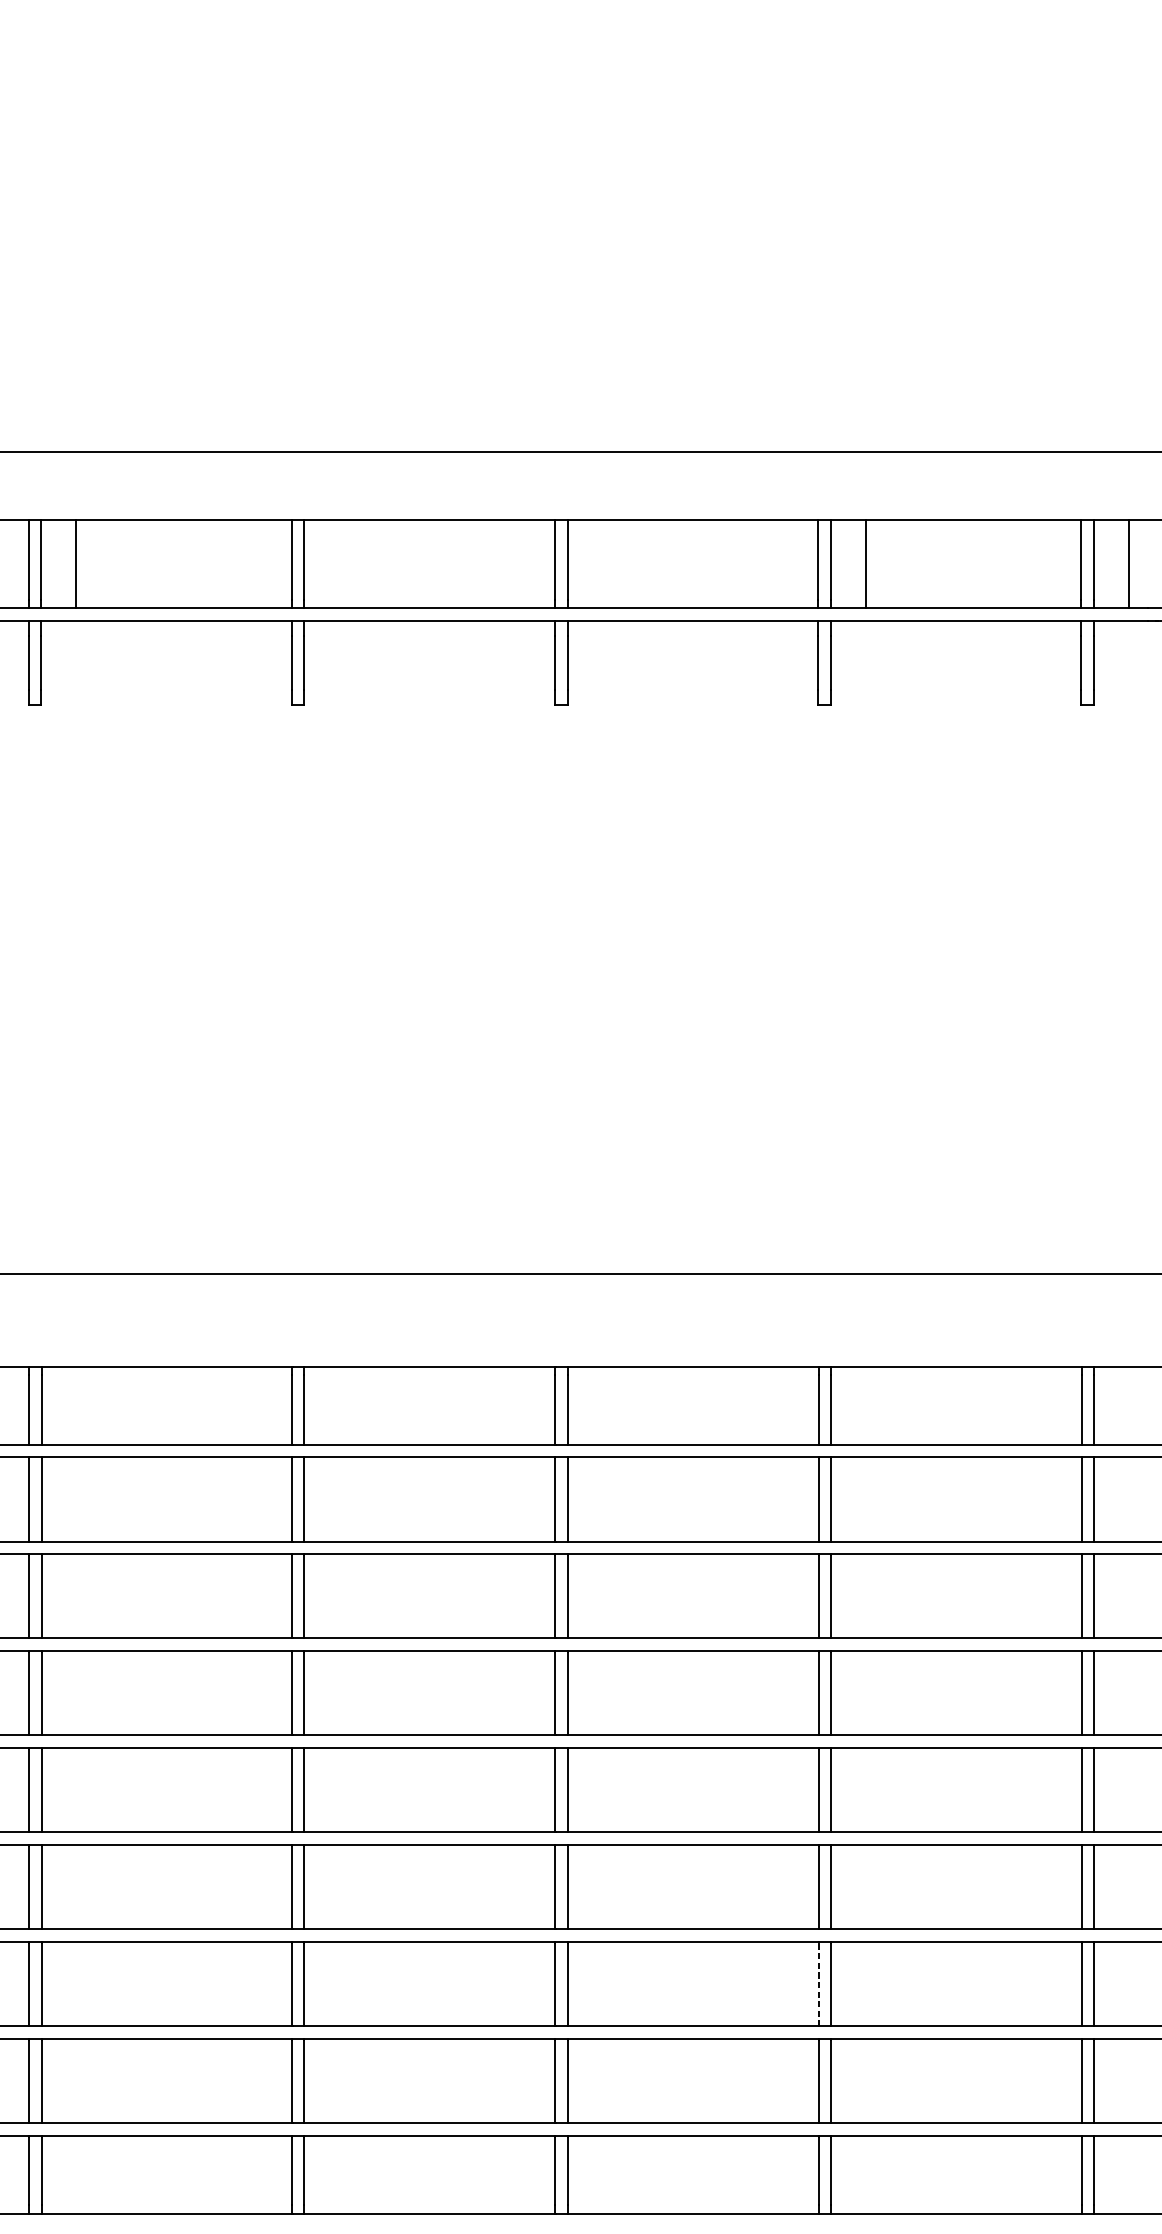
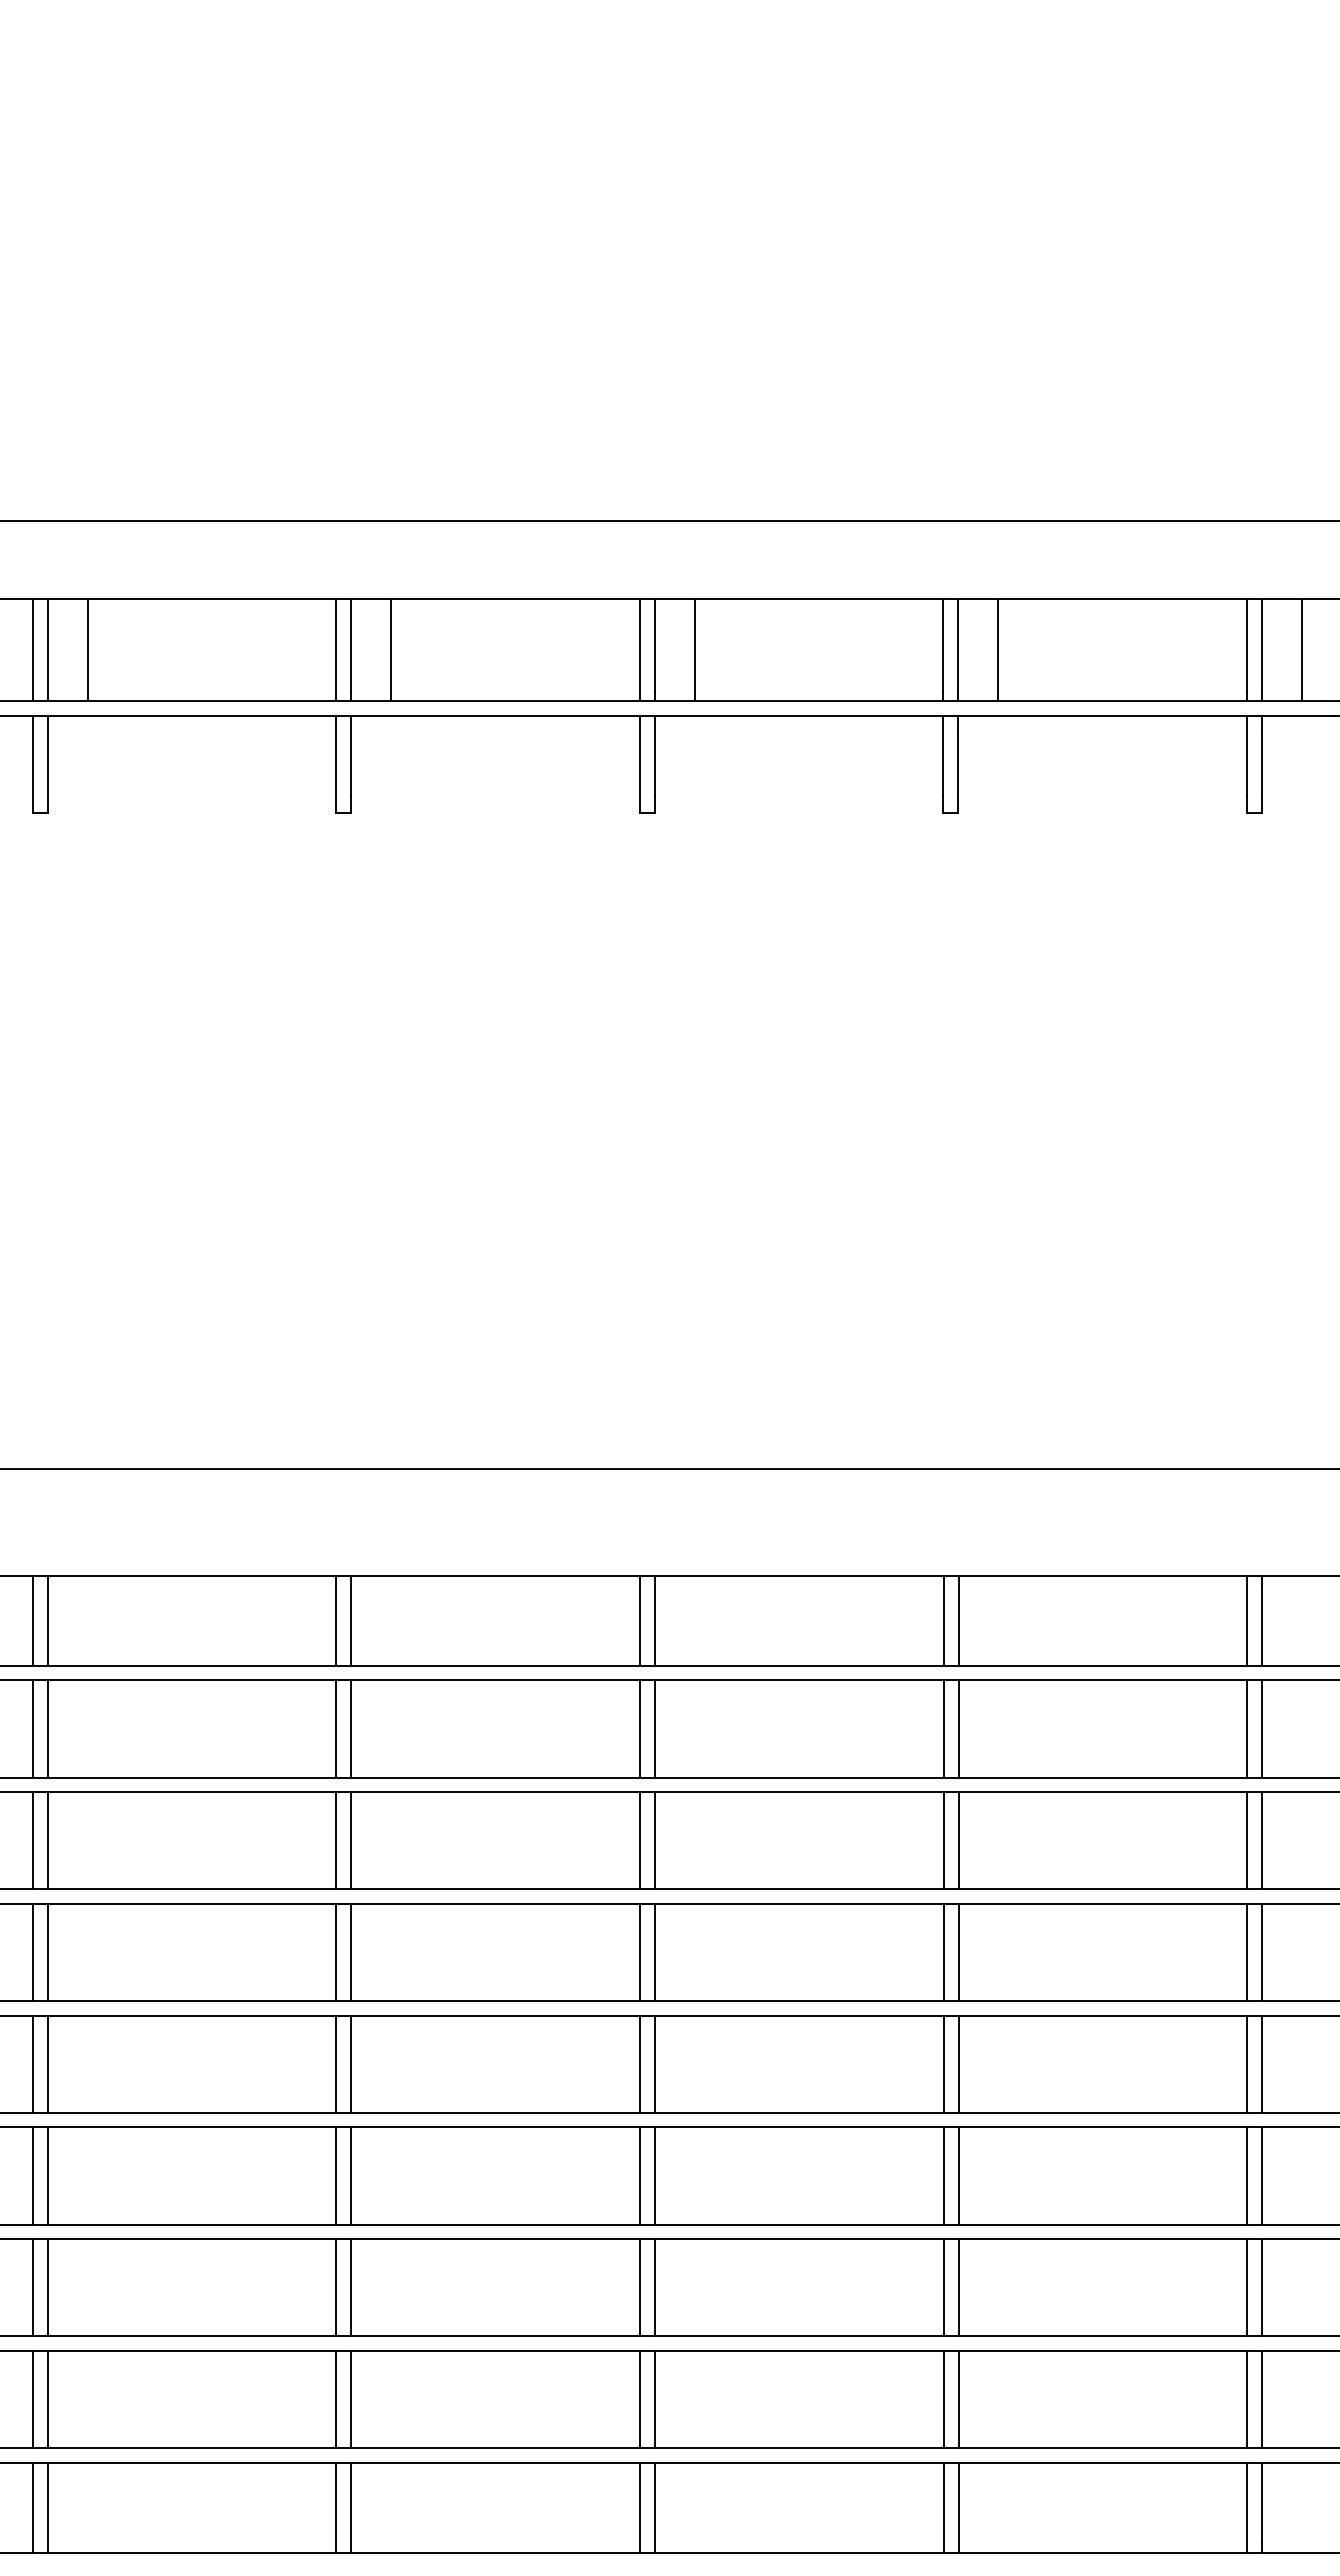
line: (339, 564) -> (391, 650), added
line: (602, 564) -> (694, 650), added
line: (818, 1983) -> (943, 2287), dashed -> solid

